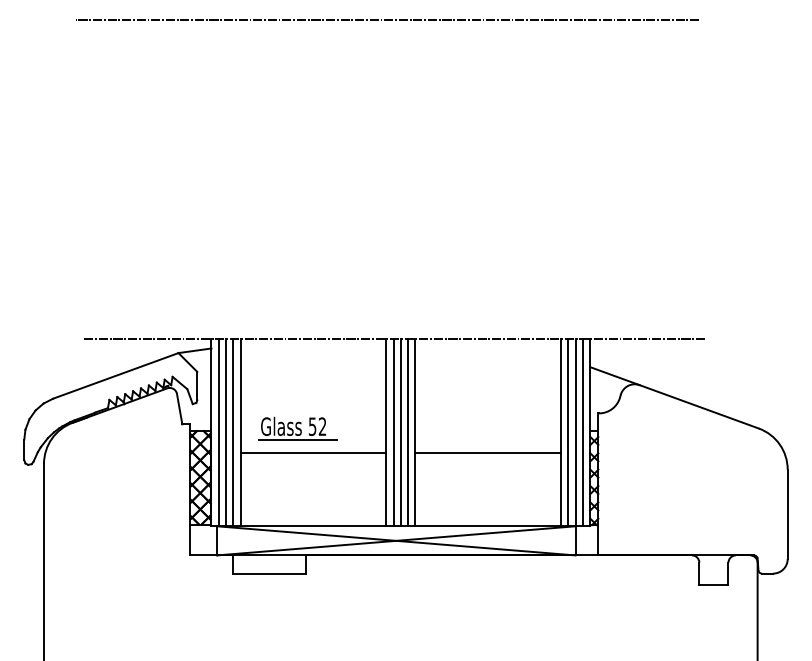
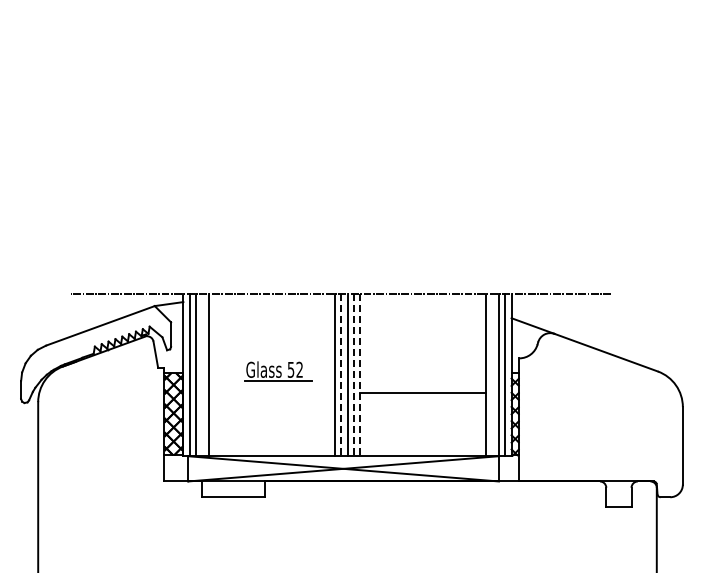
line: (386, 20) -> (335, 17), removed
part: (298, 428) -> (278, 371), moved
line: (233, 432) -> (202, 374), removed
line: (568, 432) -> (492, 374), removed
line: (393, 433) -> (341, 375), solid -> dashed
line: (407, 433) -> (353, 375), solid -> dashed
line: (415, 433) -> (360, 375), solid -> dashed
line: (313, 453) -> (271, 393), removed

